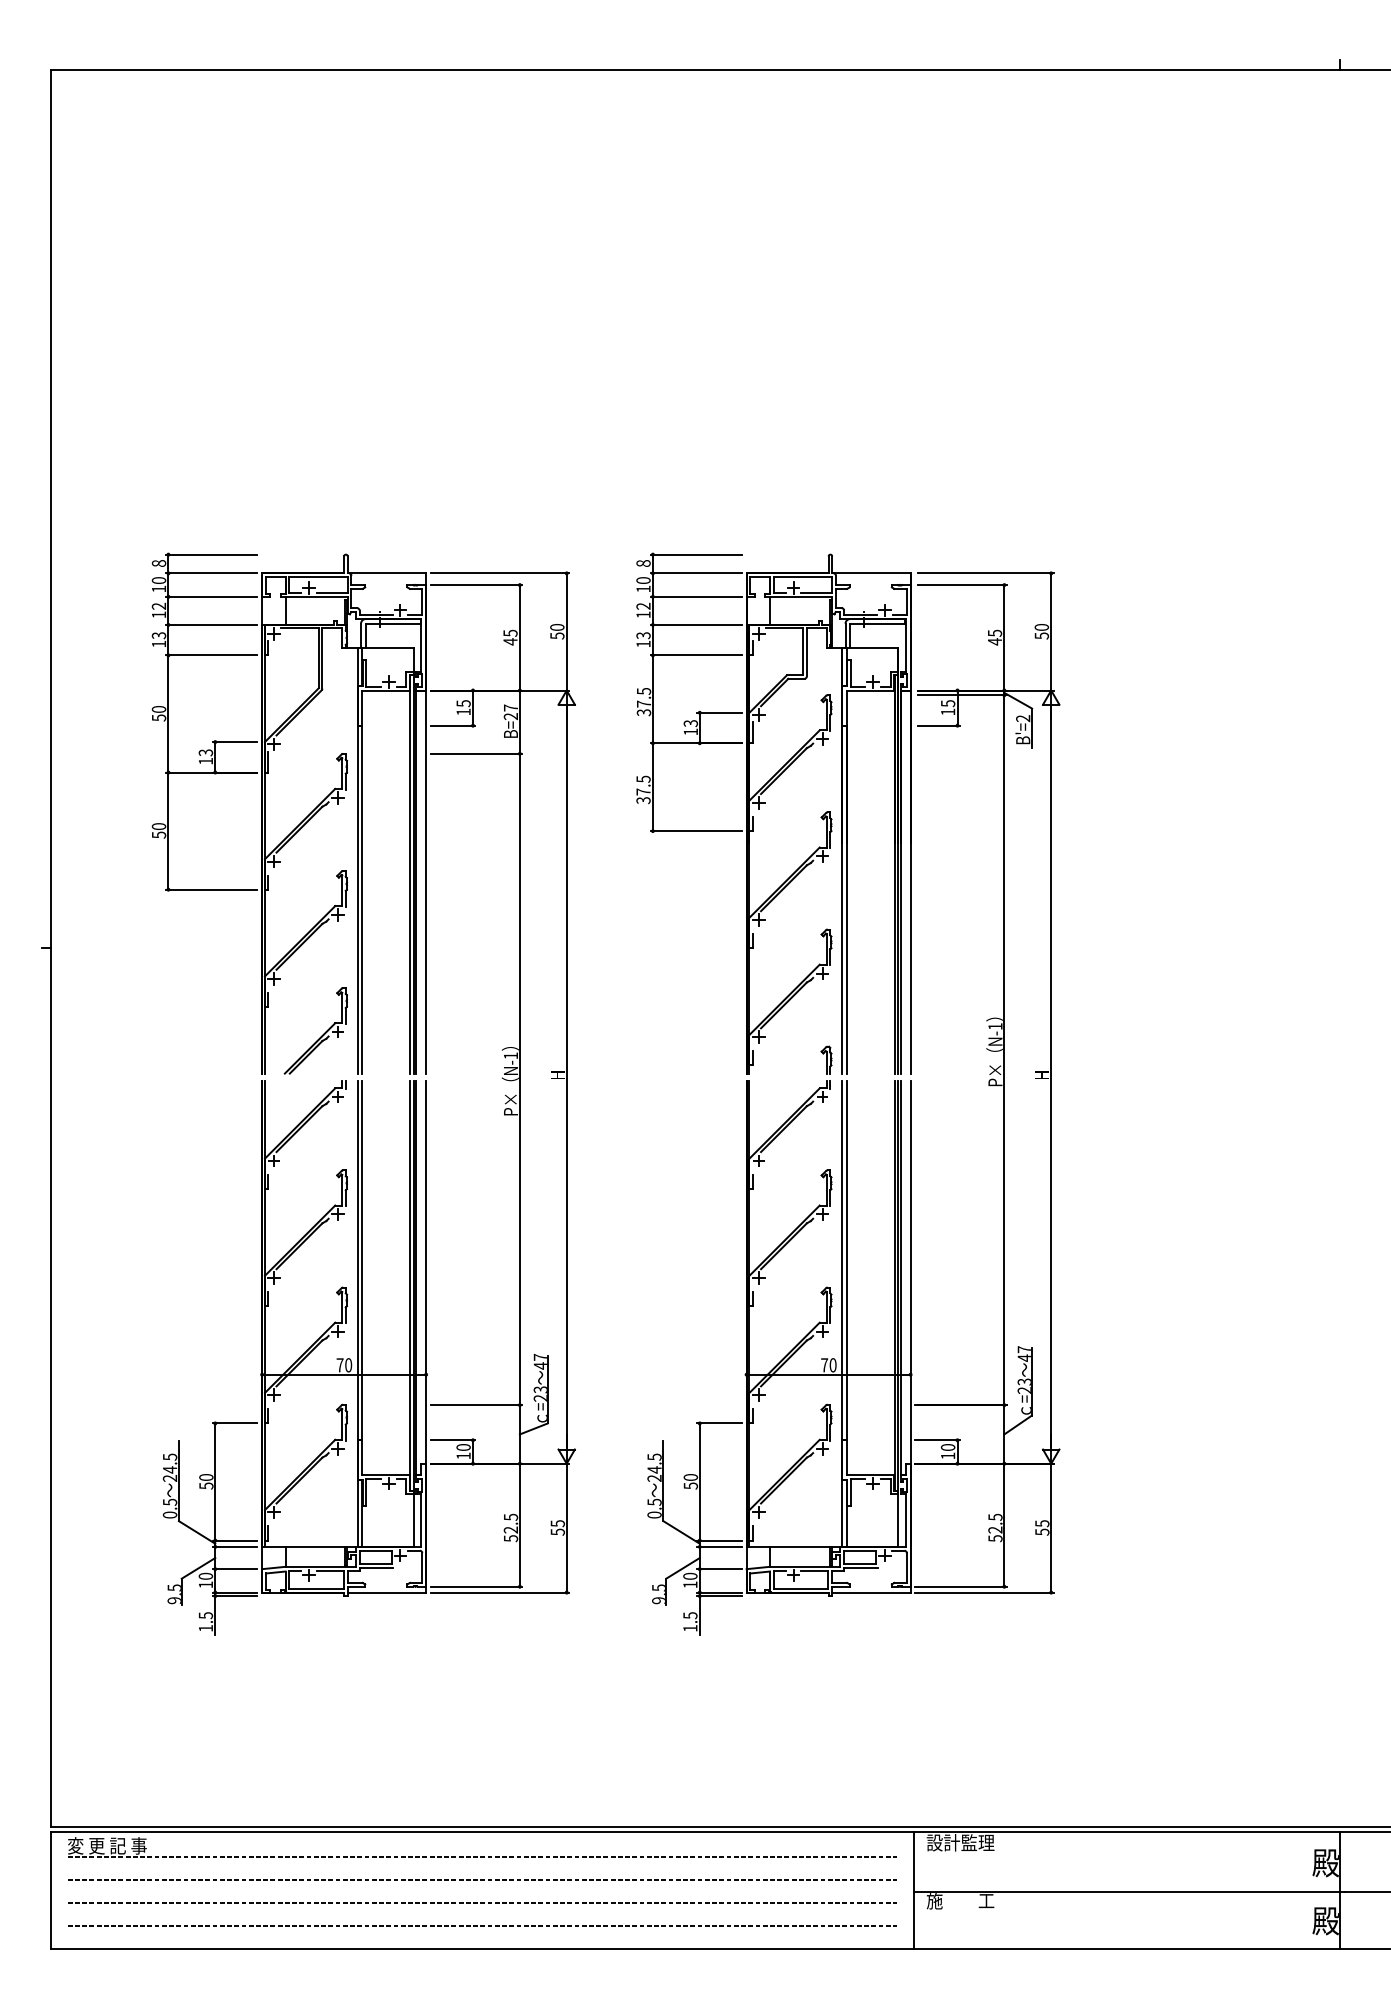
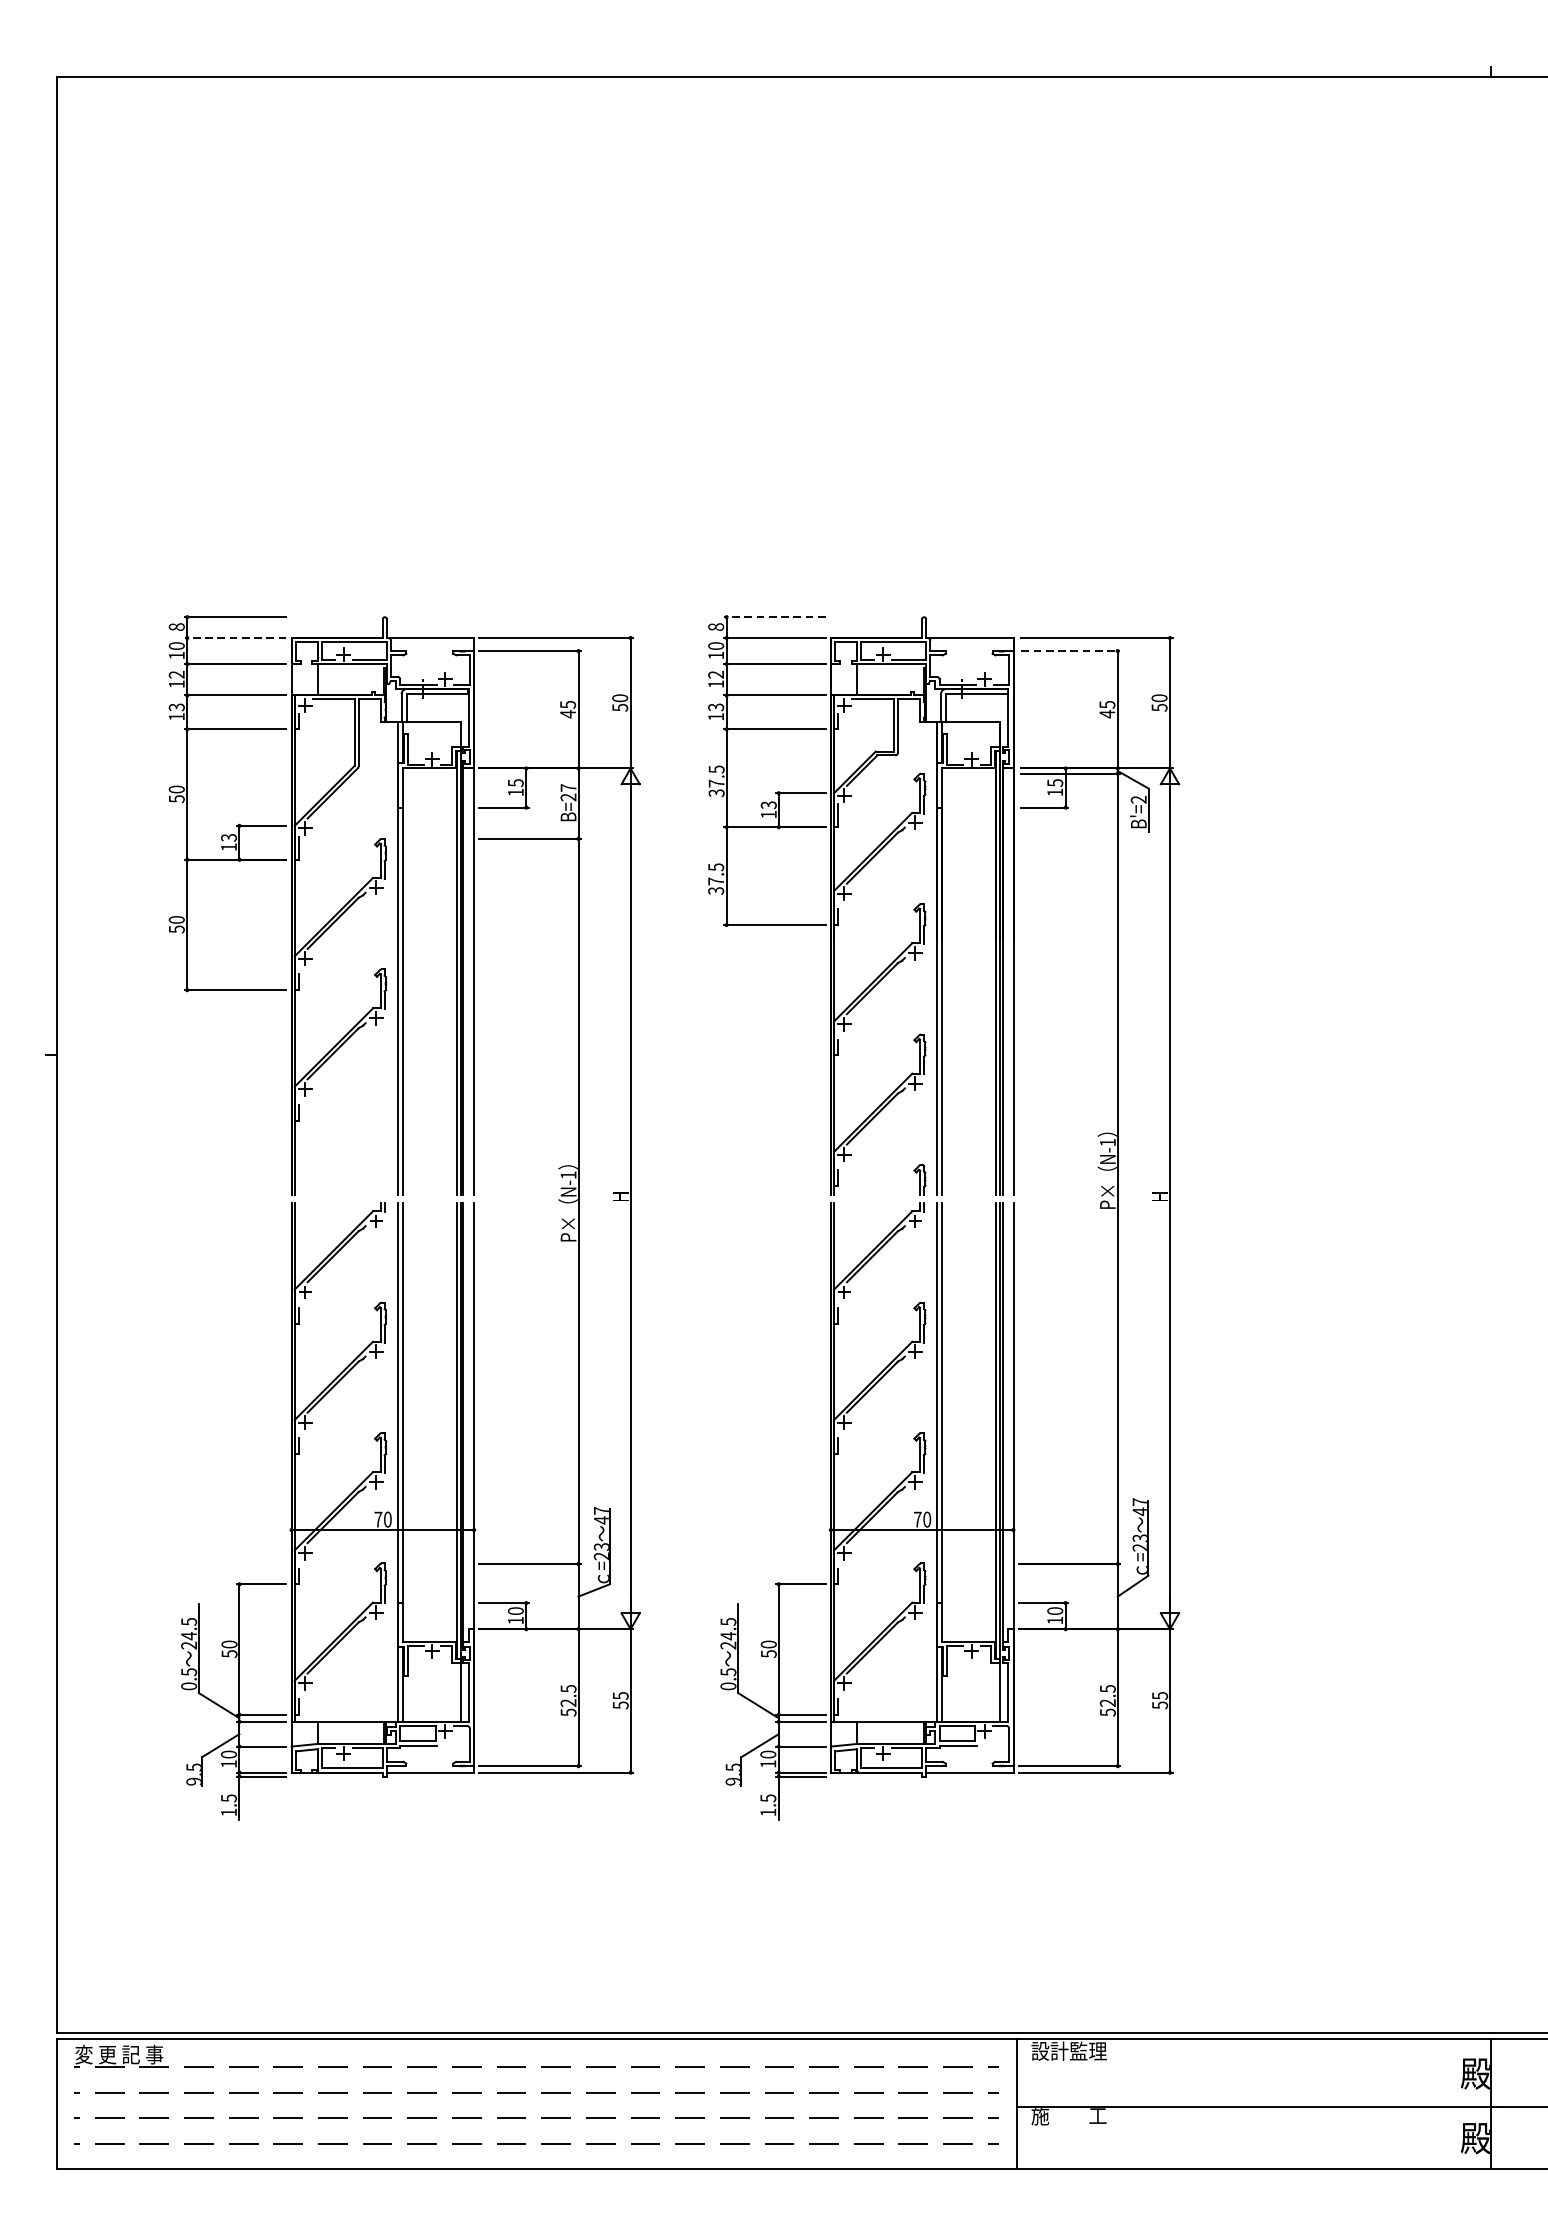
line: (696, 554) -> (775, 617), solid -> dashed
line: (211, 573) -> (235, 638), solid -> dashed
line: (962, 585) -> (1071, 651), solid -> dashed
part: (321, 1035) -> (357, 1152), removed

